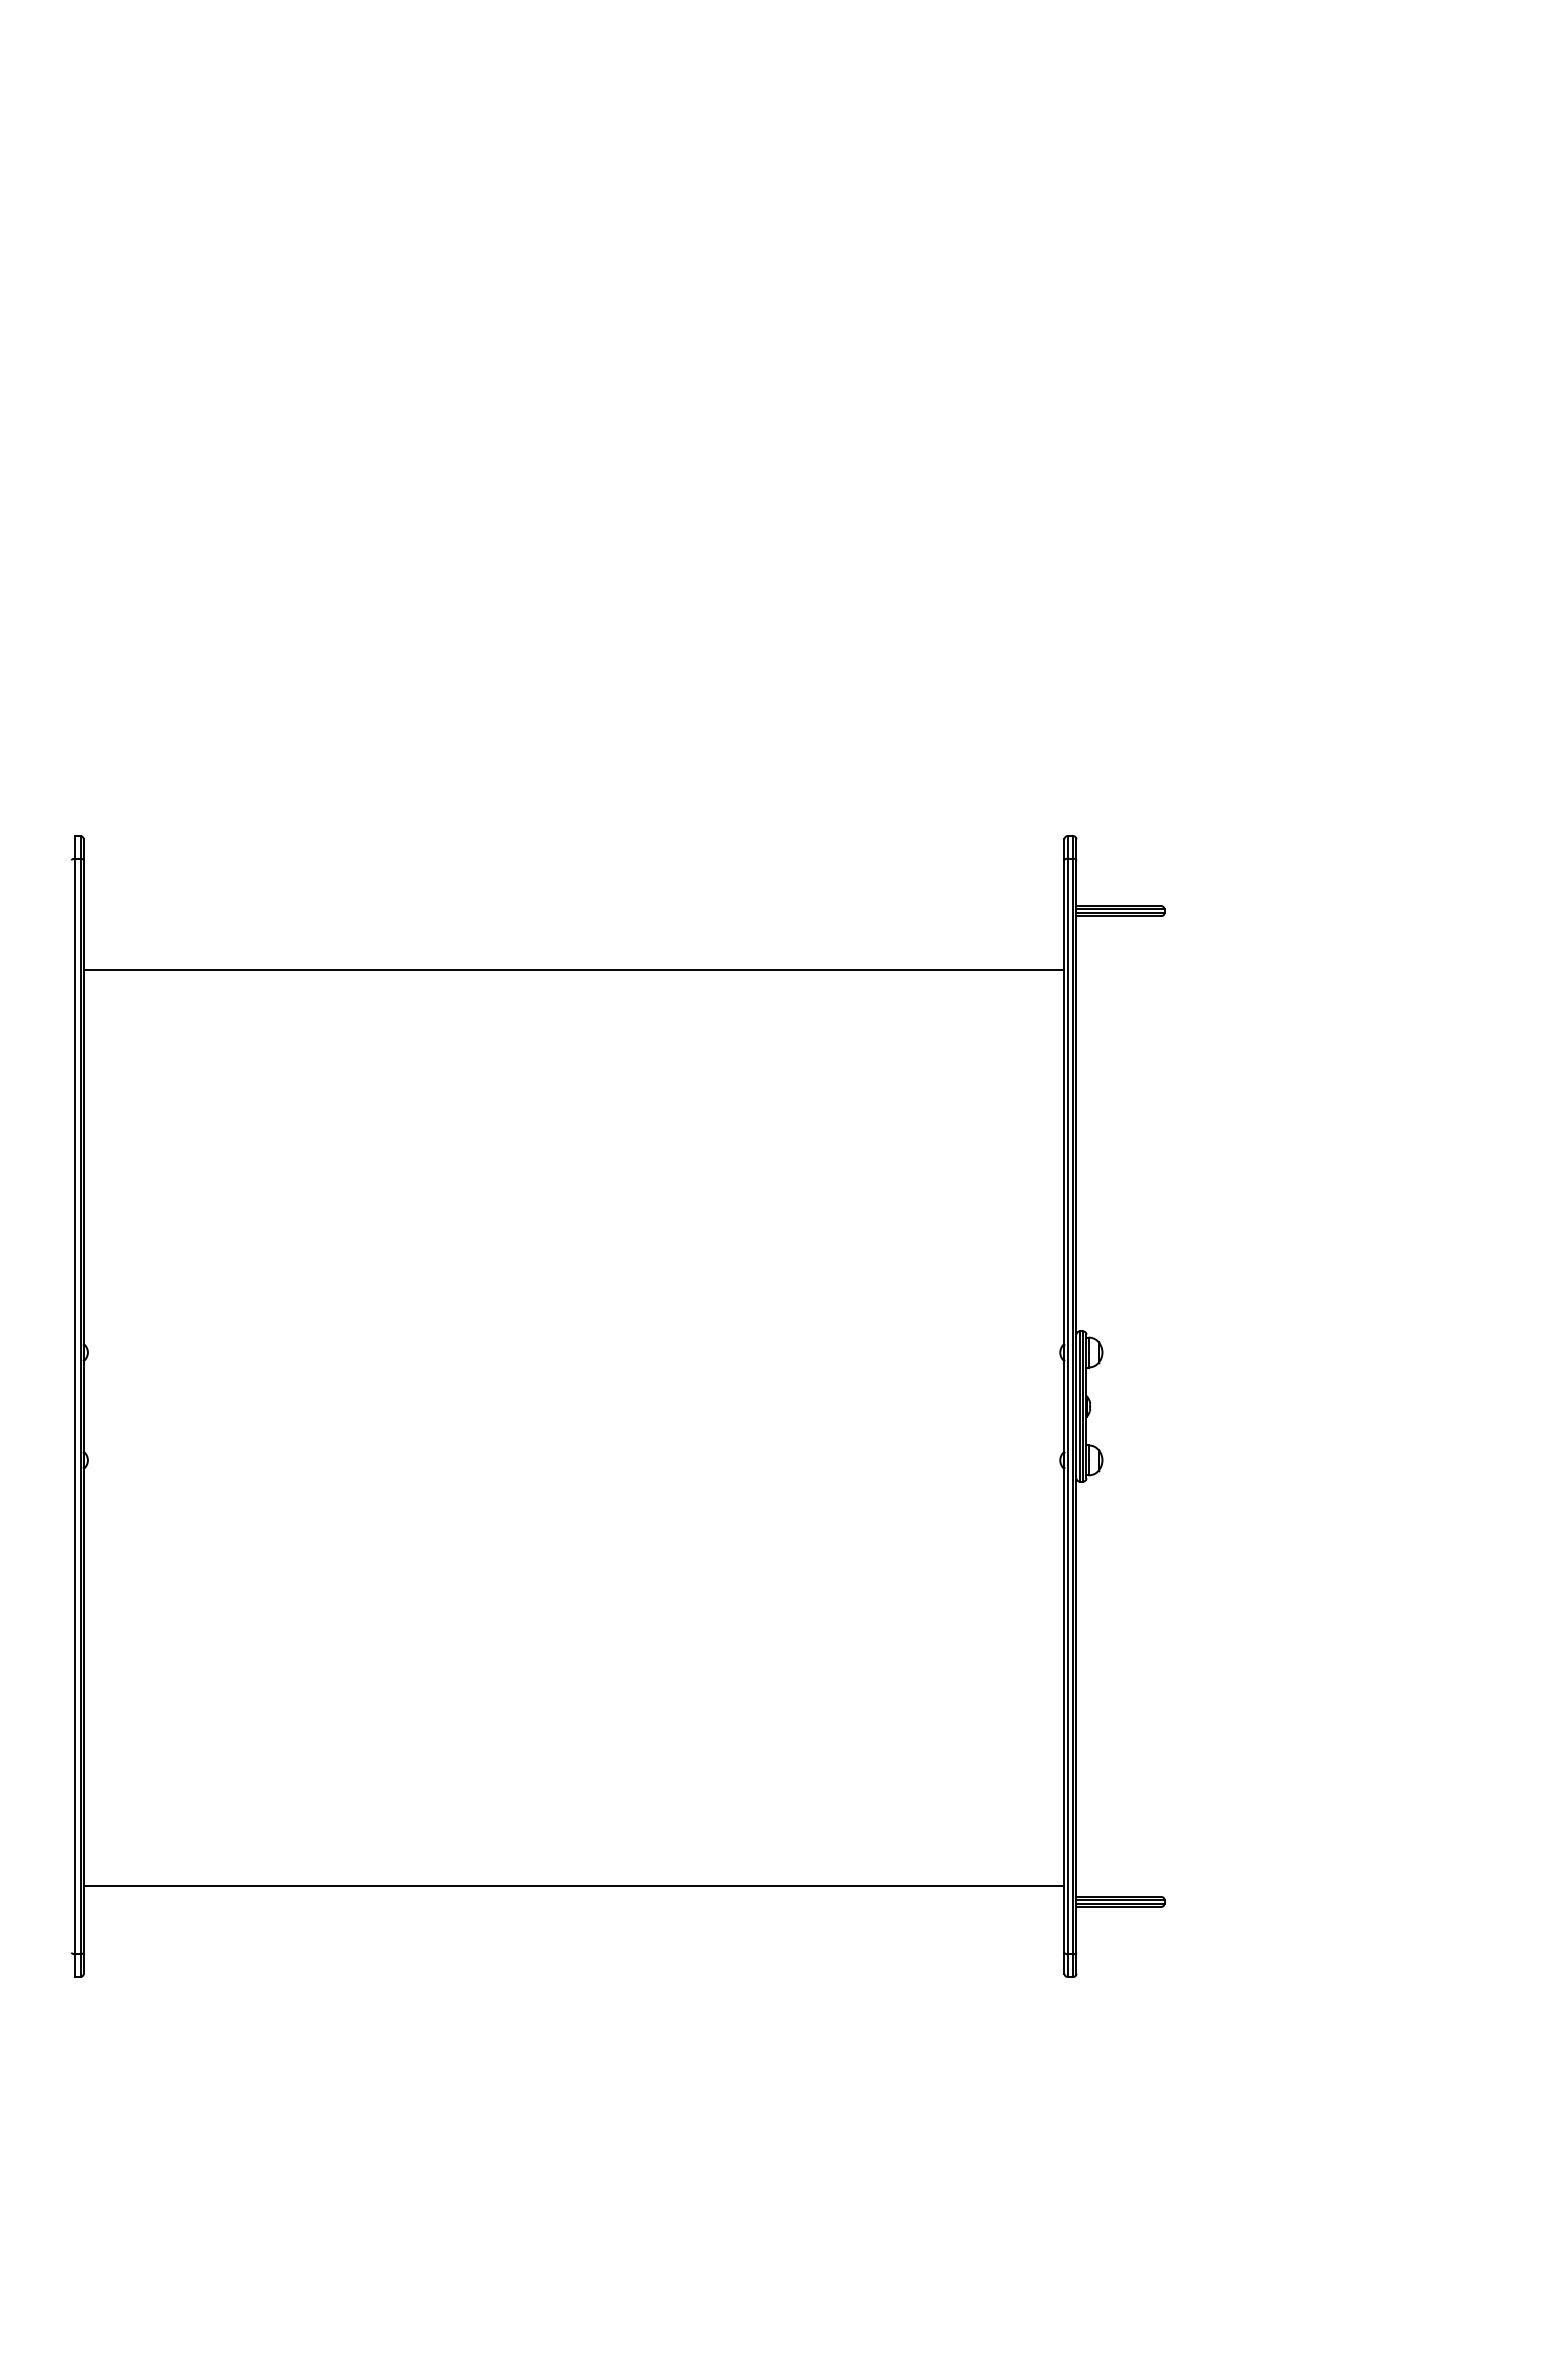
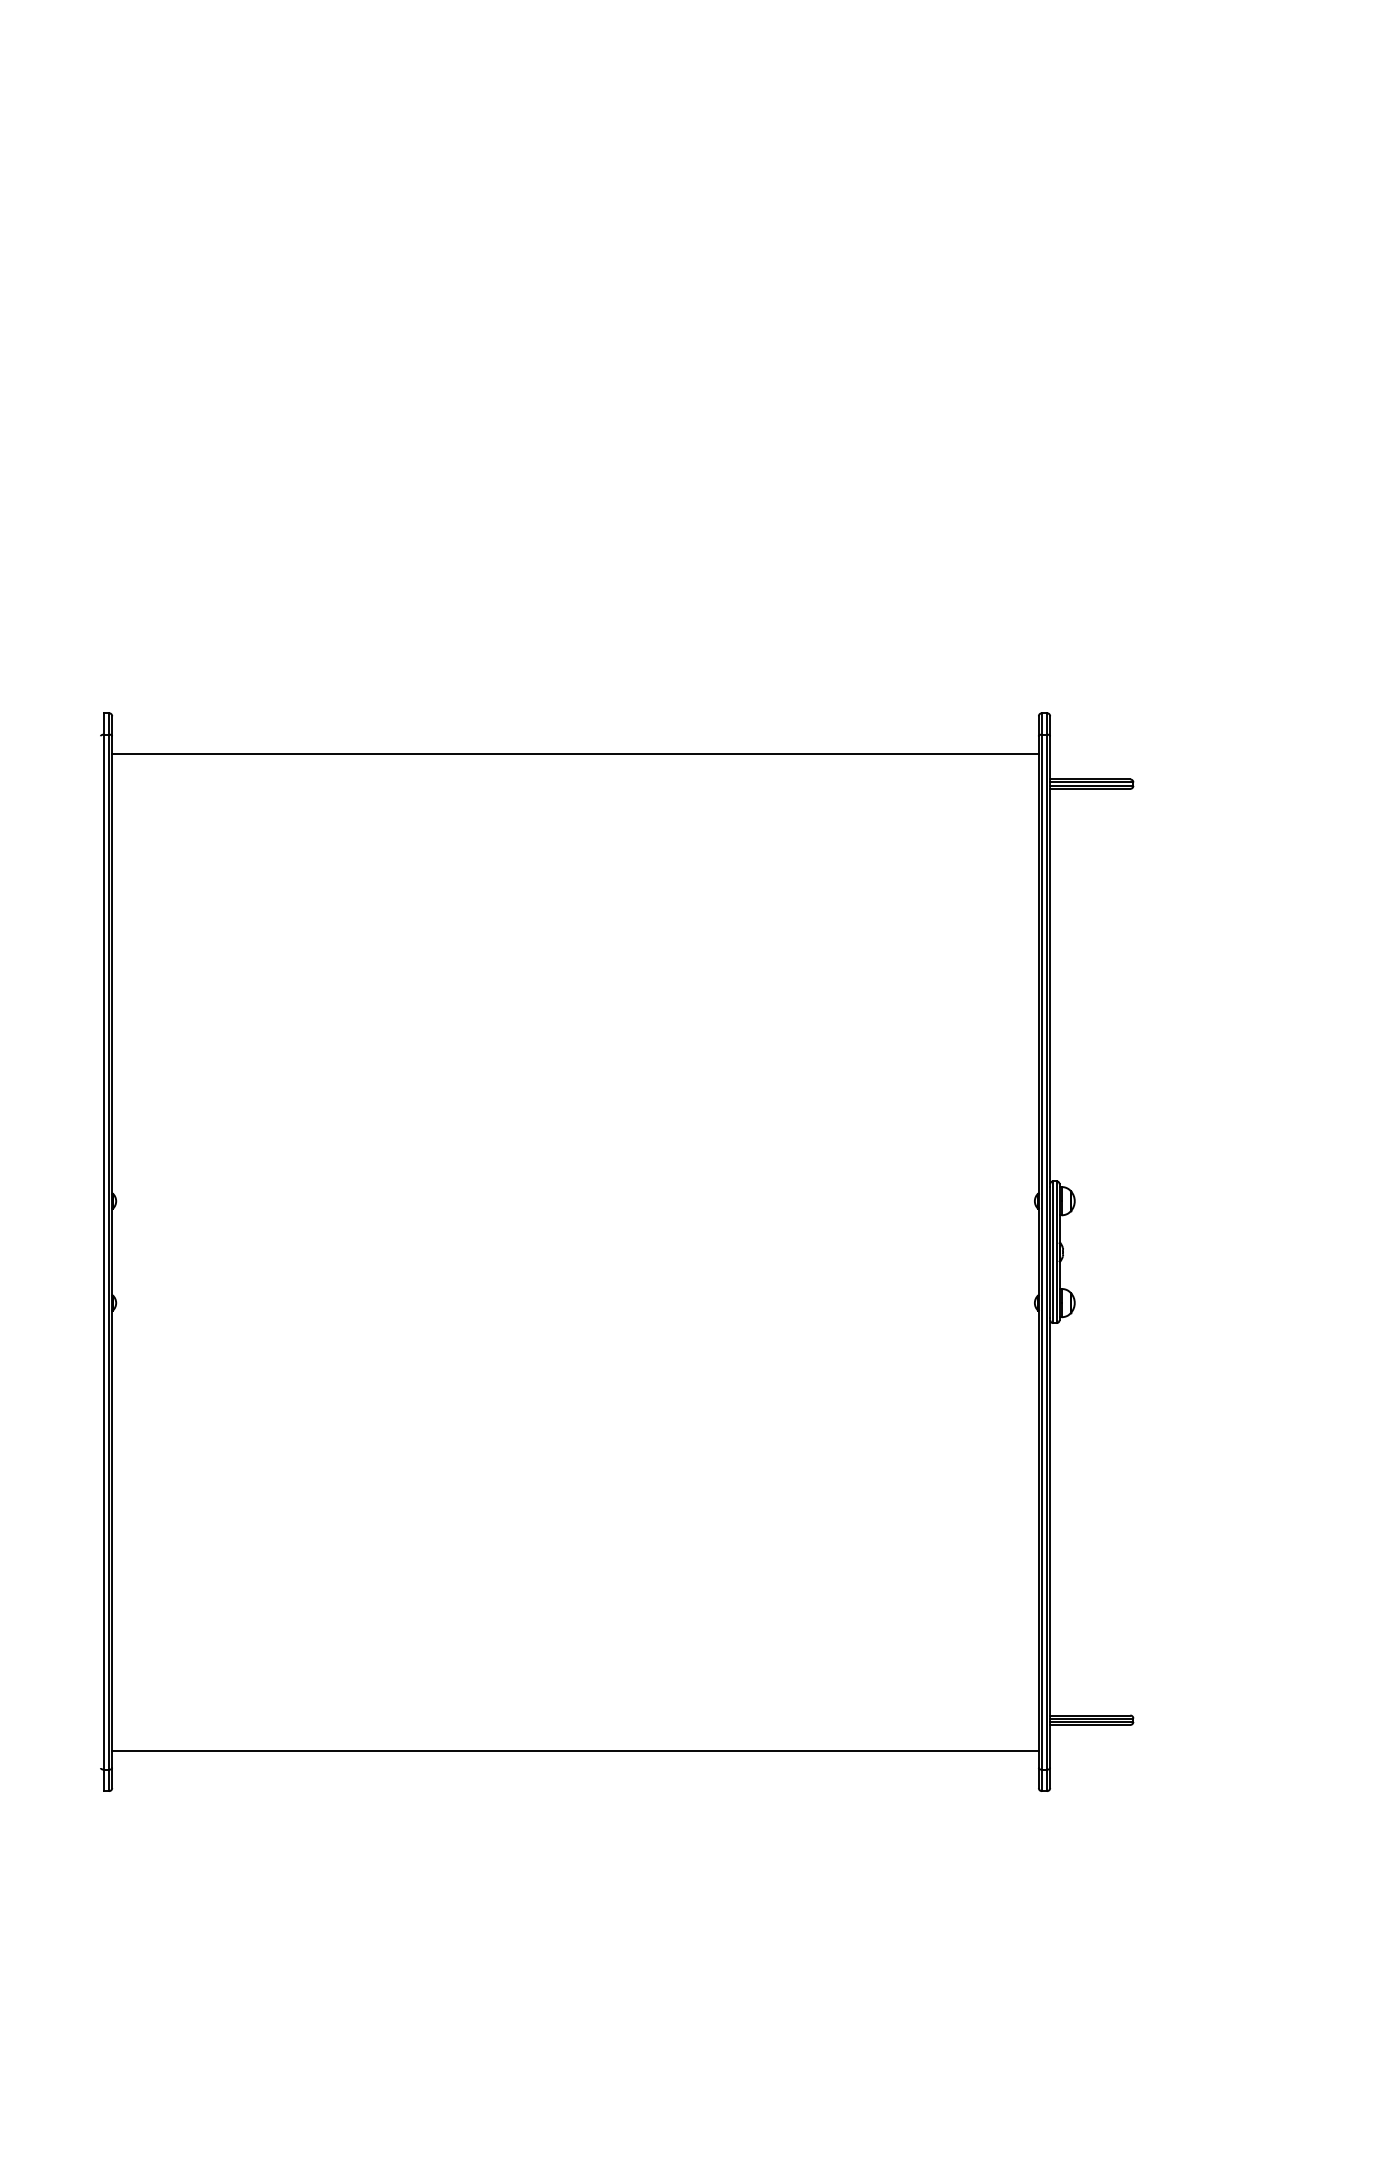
line: (573, 969) -> (574, 753), moved
line: (573, 1886) -> (574, 1751), moved

